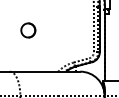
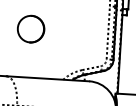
part: (28, 30) -> (31, 29), size x1.6

